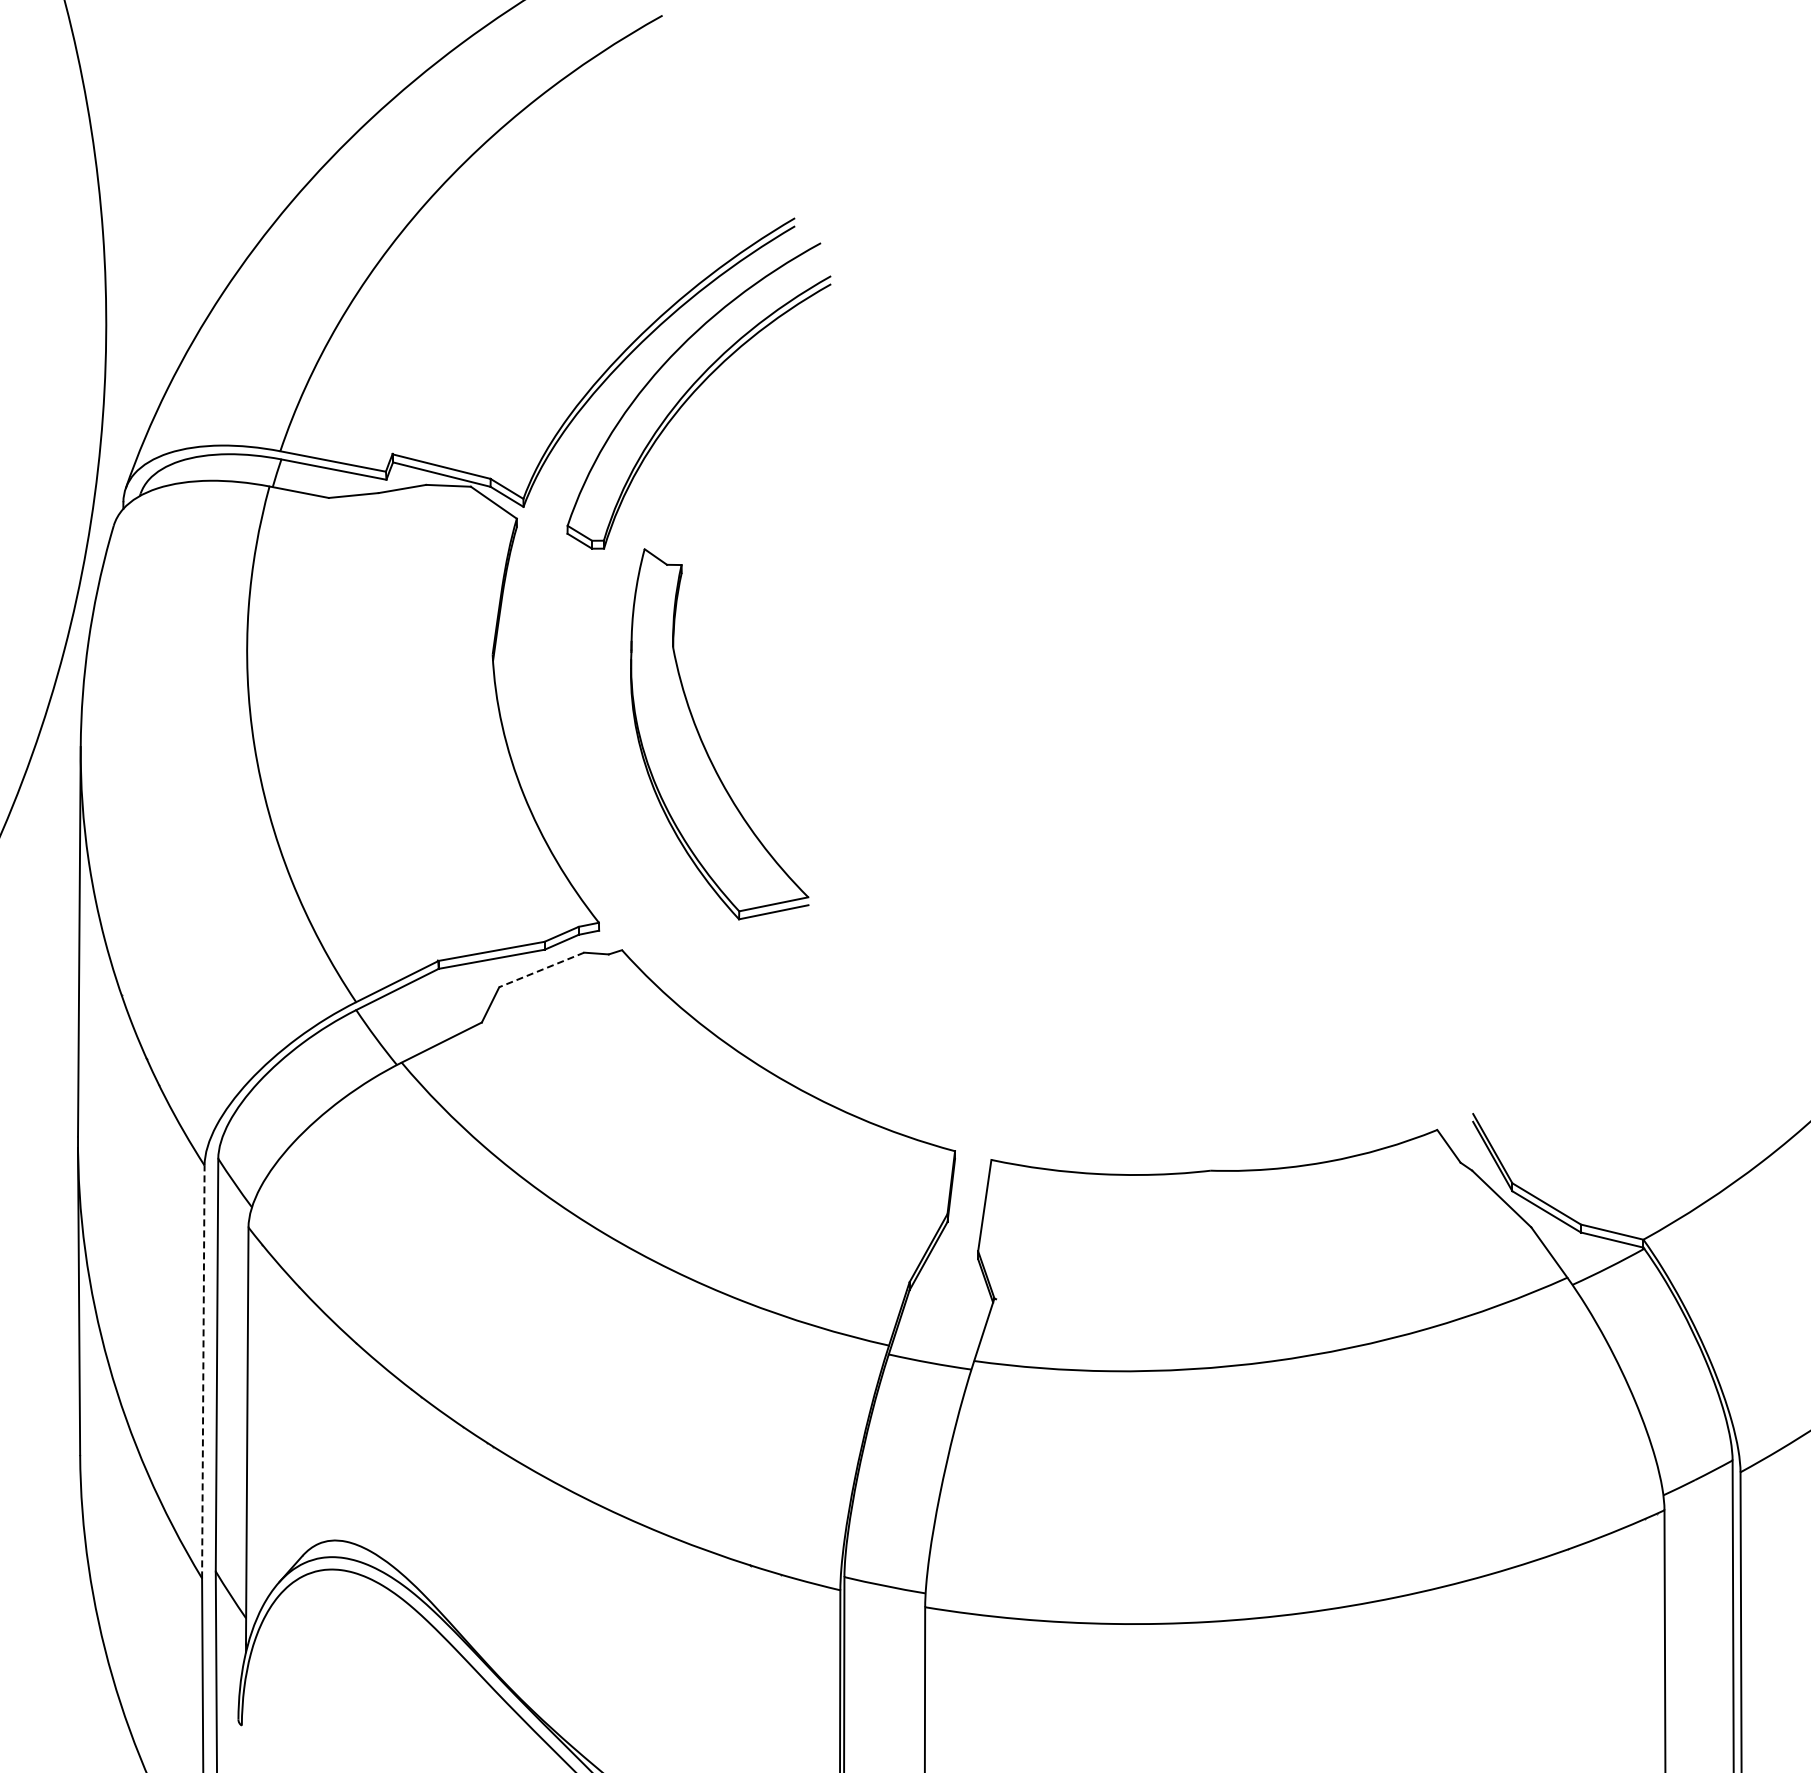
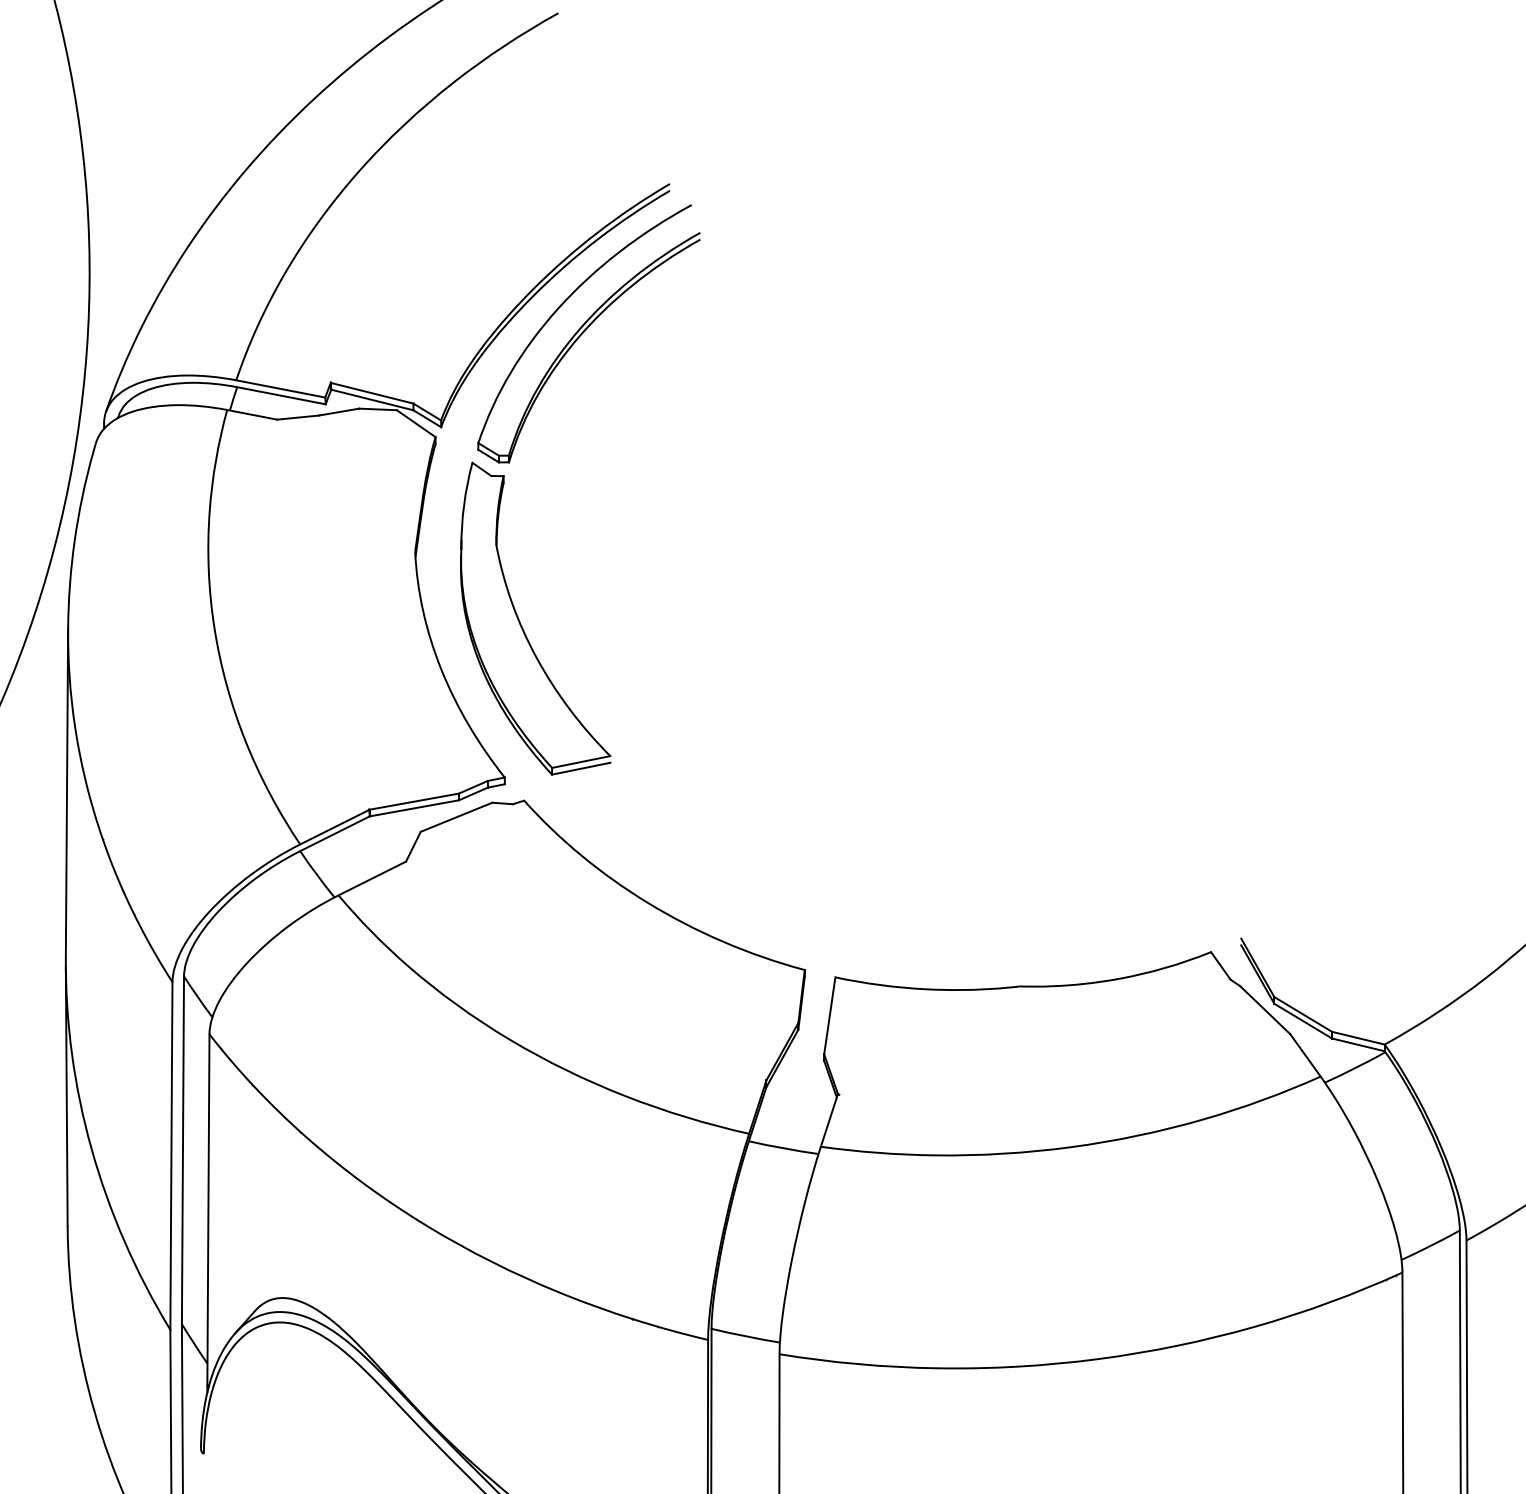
part: (703, 742) -> (522, 625), moved
line: (541, 969) -> (456, 816), dashed -> solid
line: (203, 1371) -> (171, 1155), dashed -> solid

